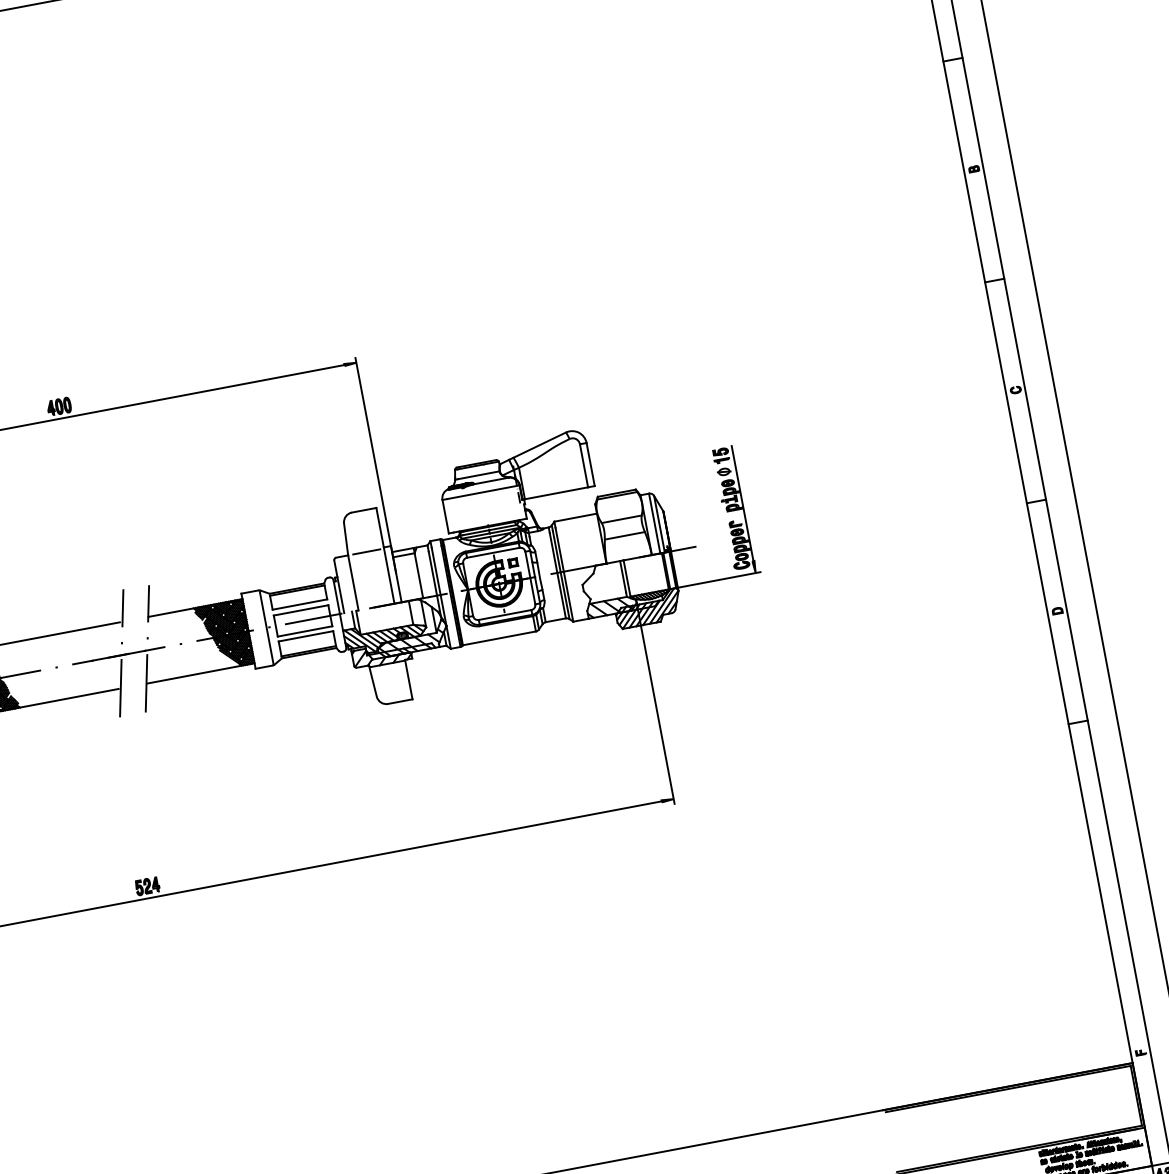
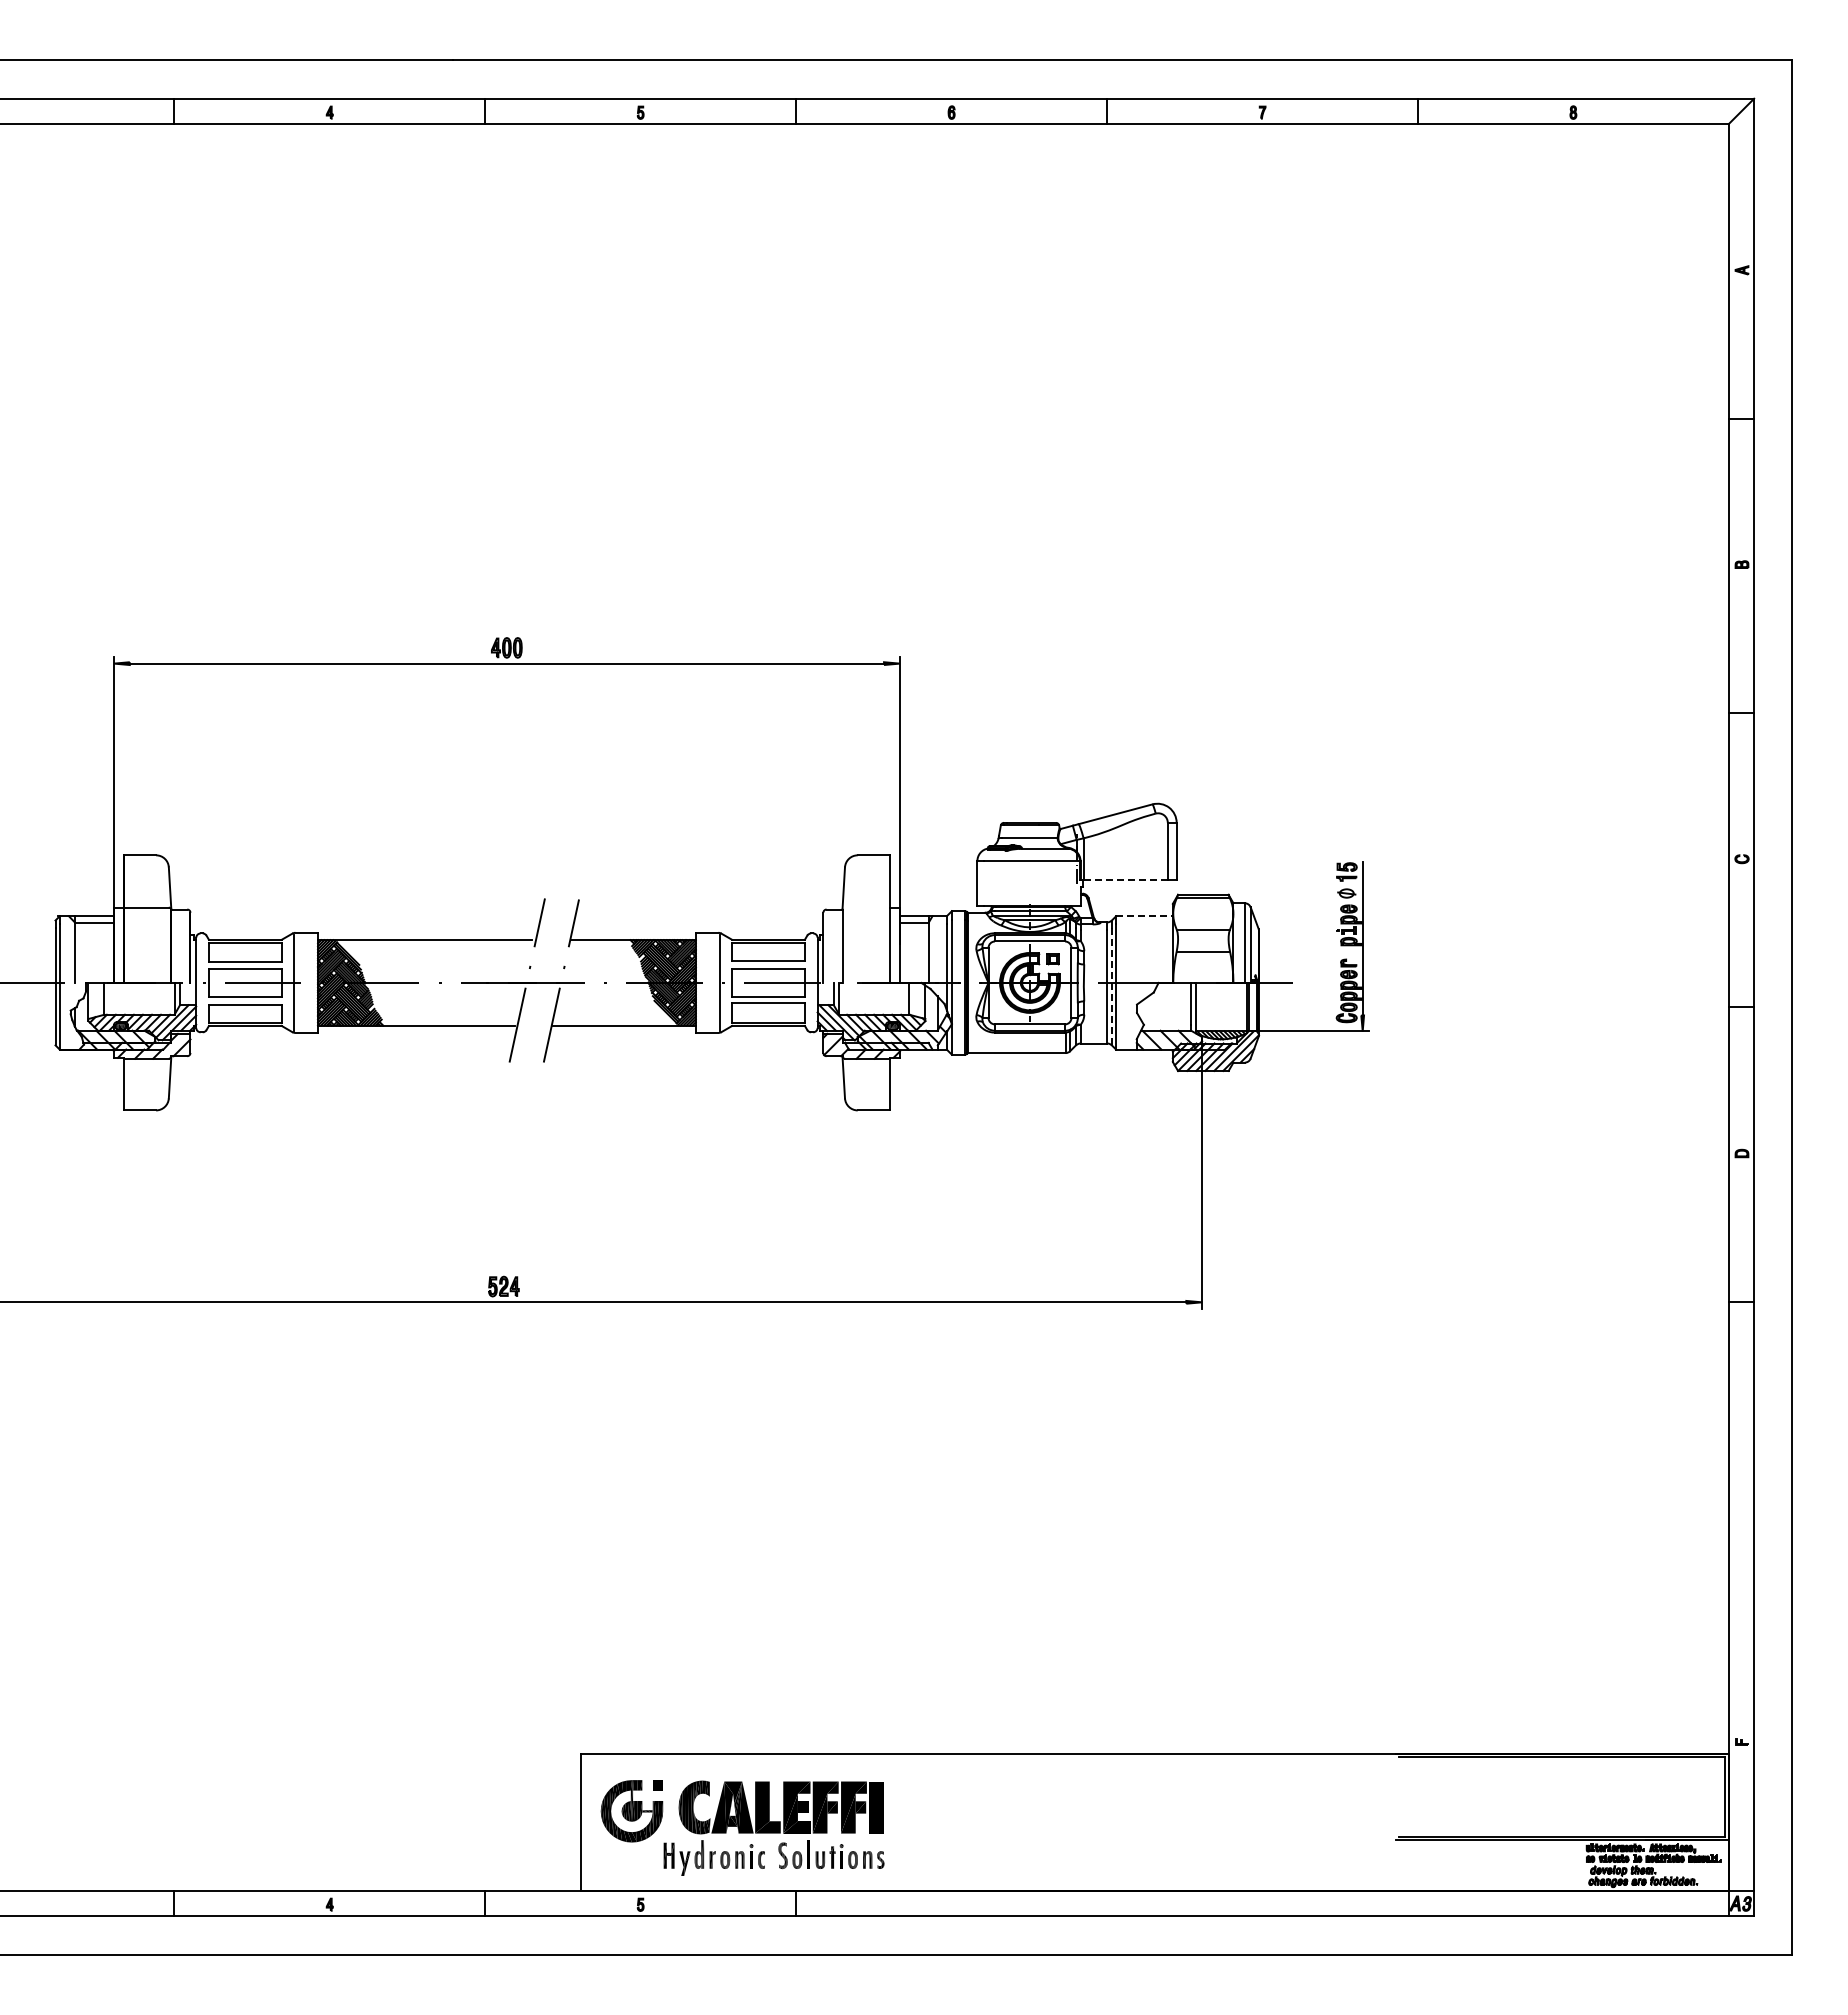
line: (557, 493) -> (1126, 880), solid -> dashed
line: (575, 517) -> (1144, 916), solid -> dashed
line: (366, 551) -> (867, 909), removed
line: (560, 575) -> (1111, 986), solid -> dashed

